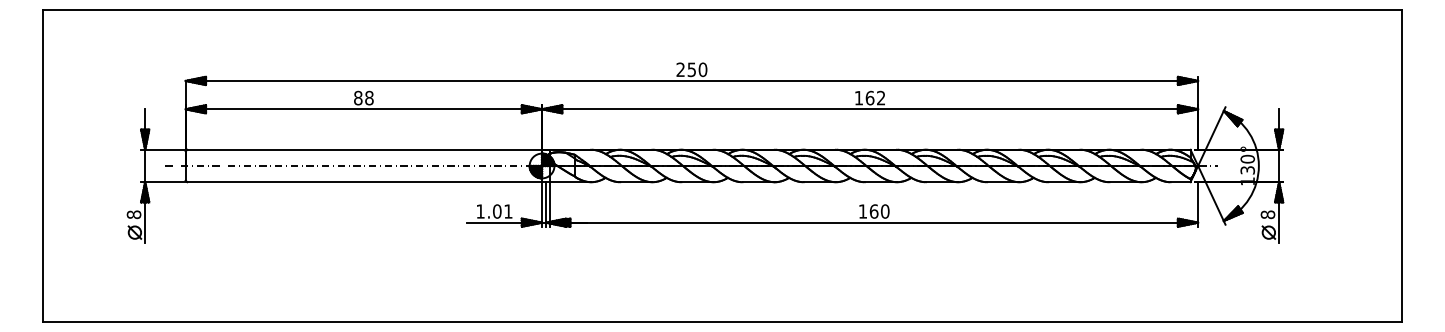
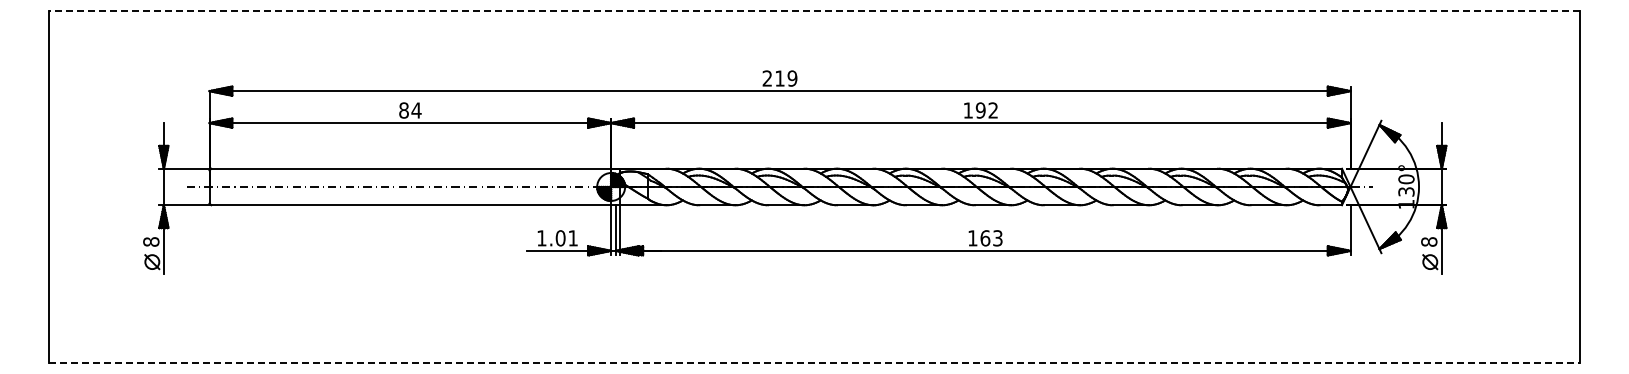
line: (722, 10) -> (814, 11), solid -> dashed
text: (697, 69) -> (786, 78), 250 -> 219
text: (369, 98) -> (416, 110), 88 -> 84
text: (869, 98) -> (980, 110), 162 -> 192
text: (884, 211) -> (997, 238), 160 -> 163
line: (722, 321) -> (814, 362), solid -> dashed

